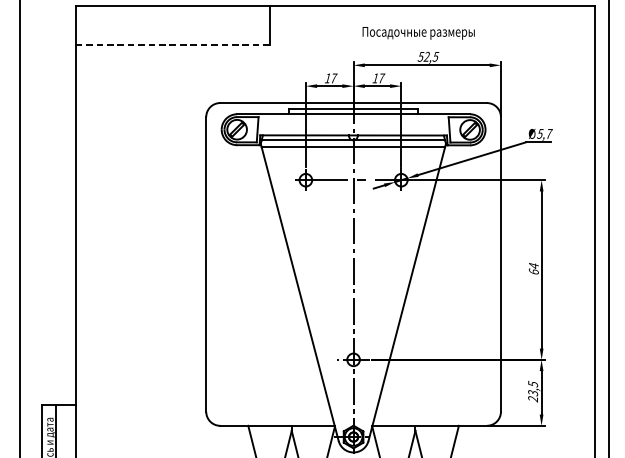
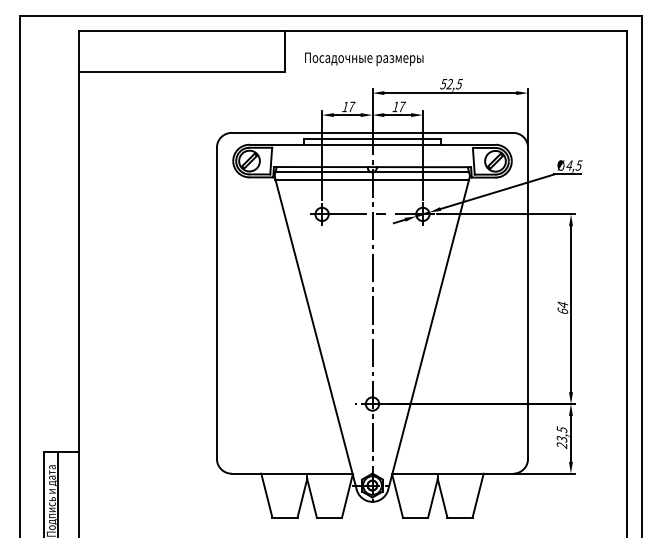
text: (418, 33) -> (364, 59), moved
line: (172, 44) -> (181, 71), dashed -> solid
text: (544, 133) -> (574, 165), 5,7 -> 4,5

